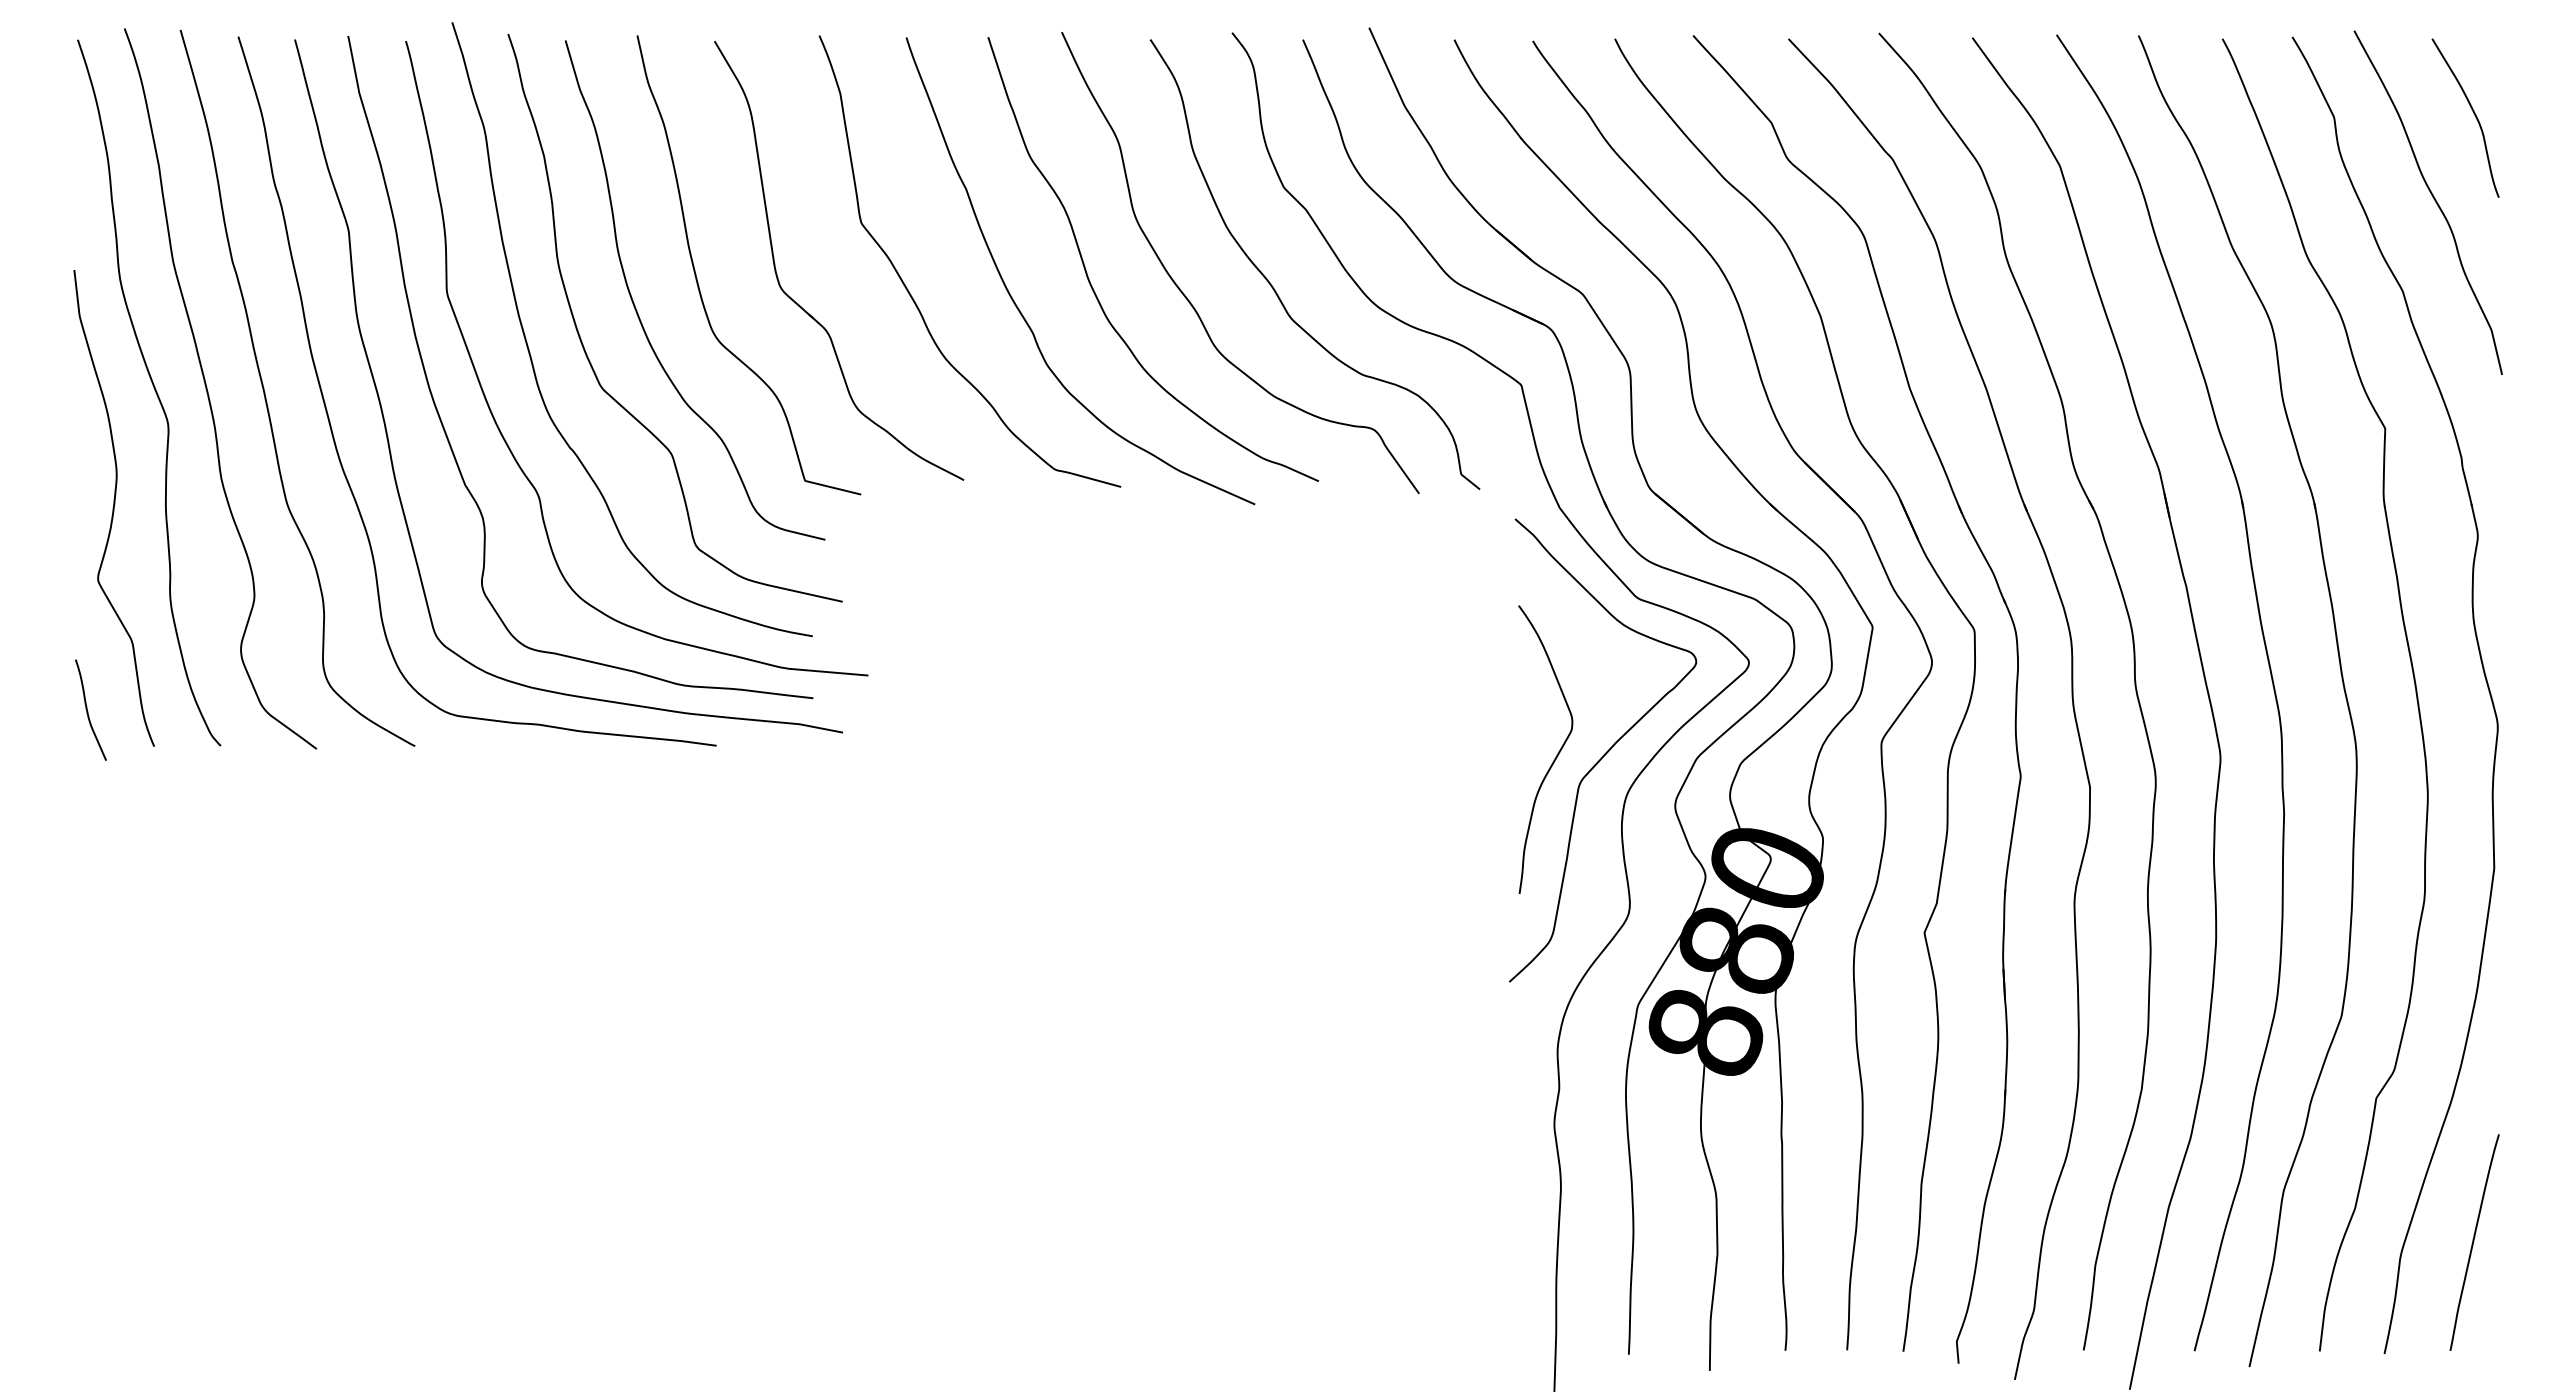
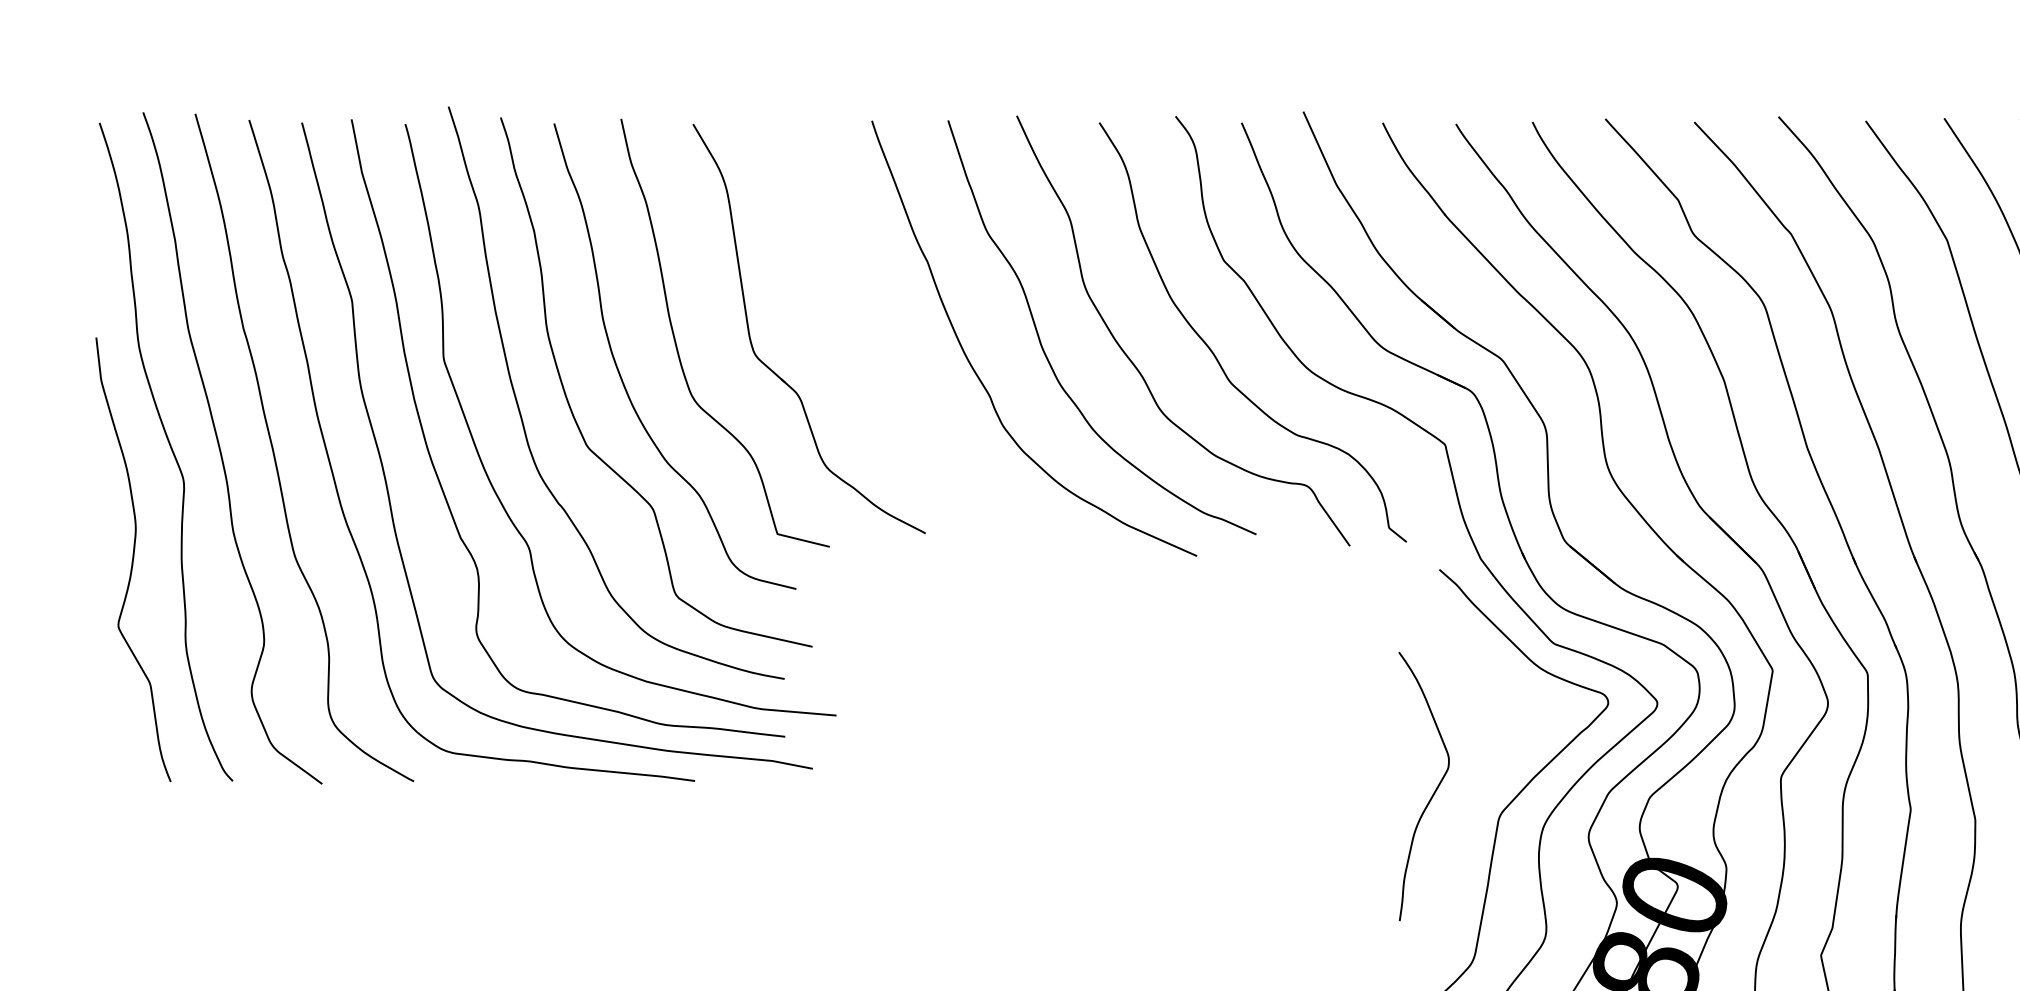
curve: (911, 294) -> (876, 360), removed
curve: (88, 711) -> (109, 749), removed
curve: (1555, 756) -> (1433, 792), moved

